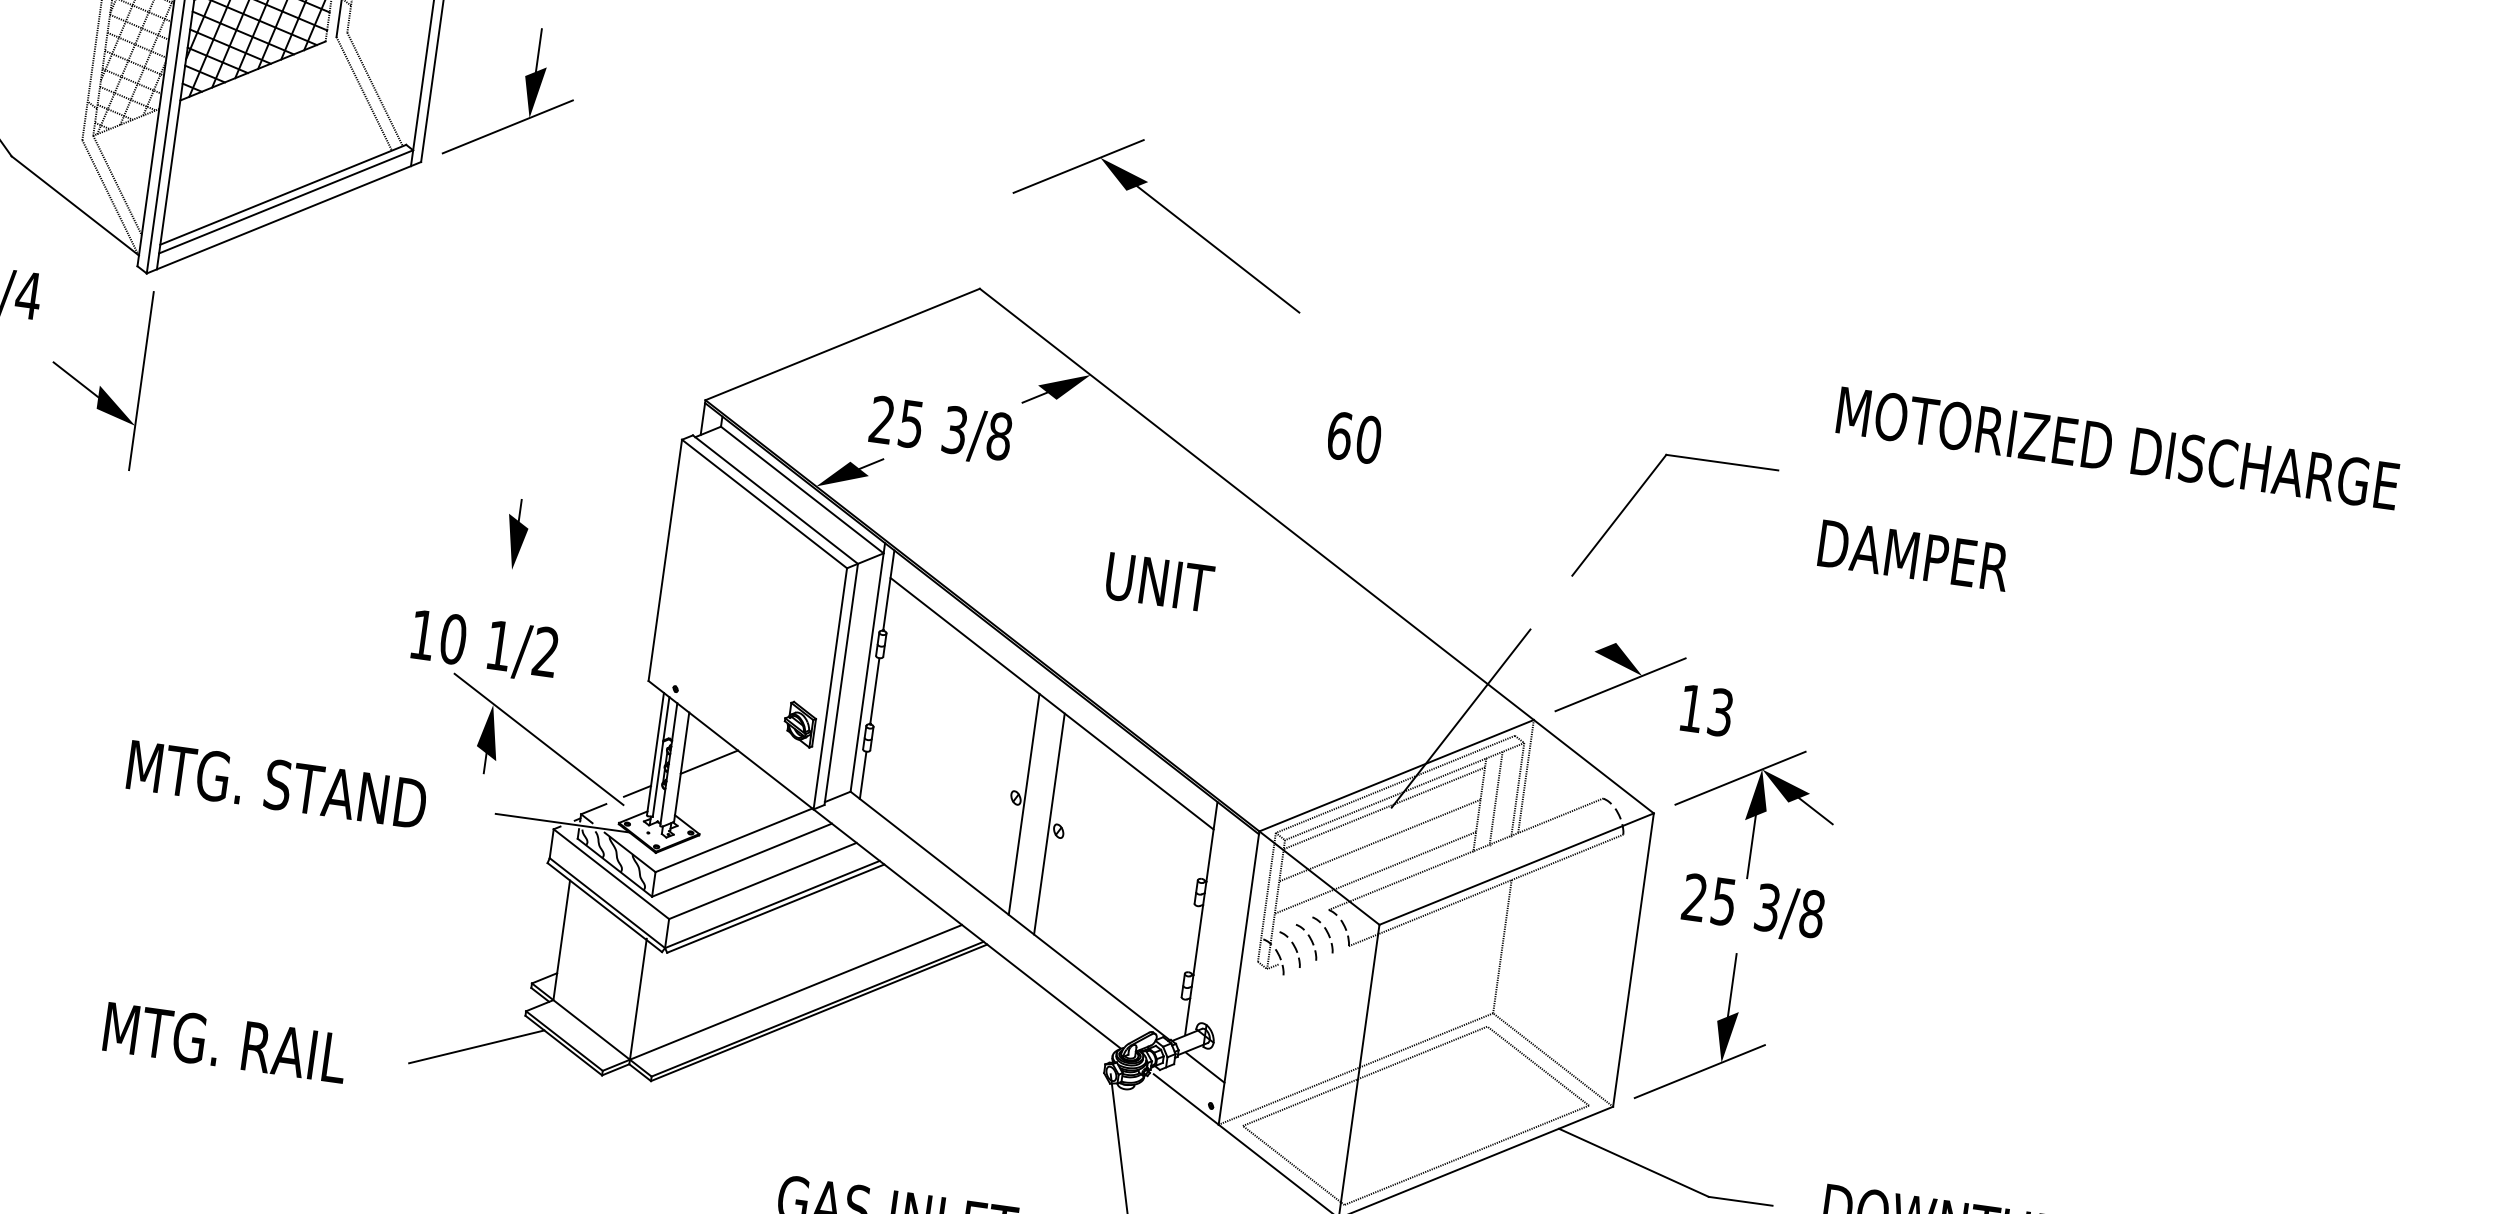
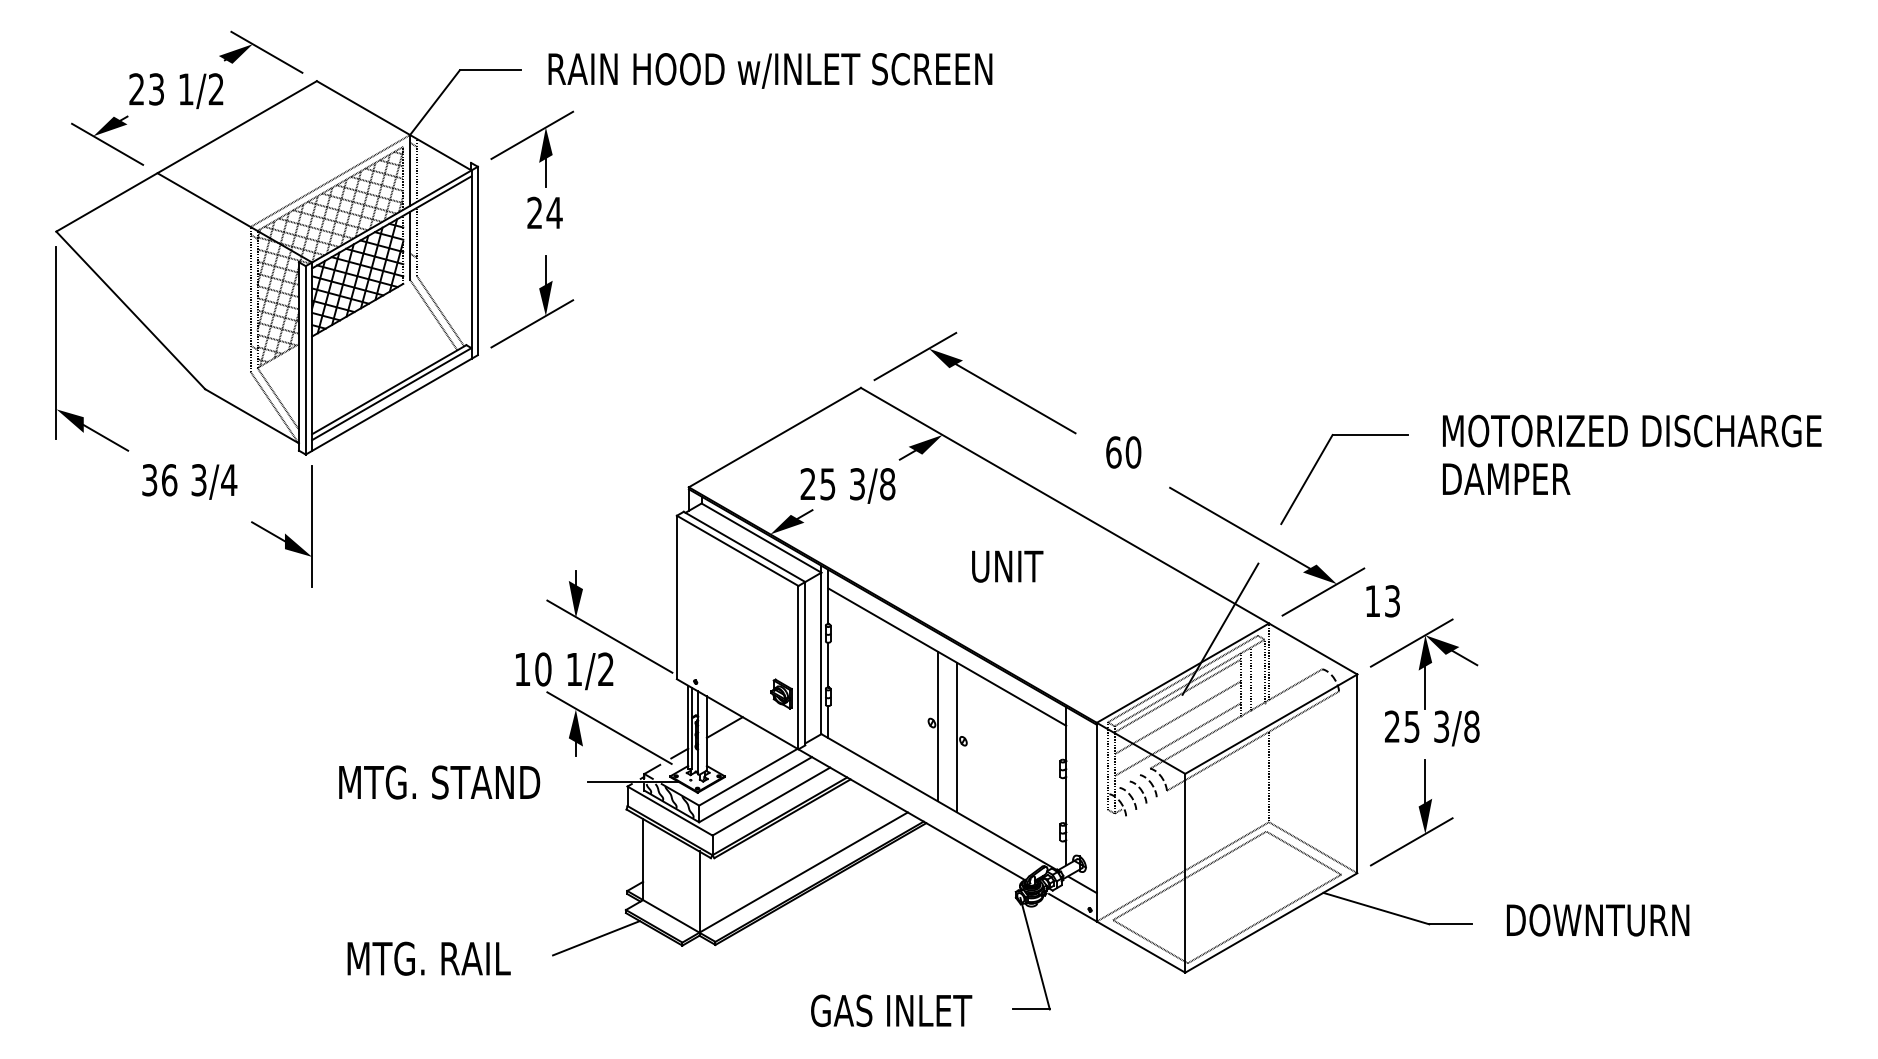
part: (1160, 216) -> (974, 382), moved
text: (2118, 447) -> (1632, 430), moved
line: (1509, 572) -> (1239, 527), added
line: (557, 604) -> (609, 636), added

